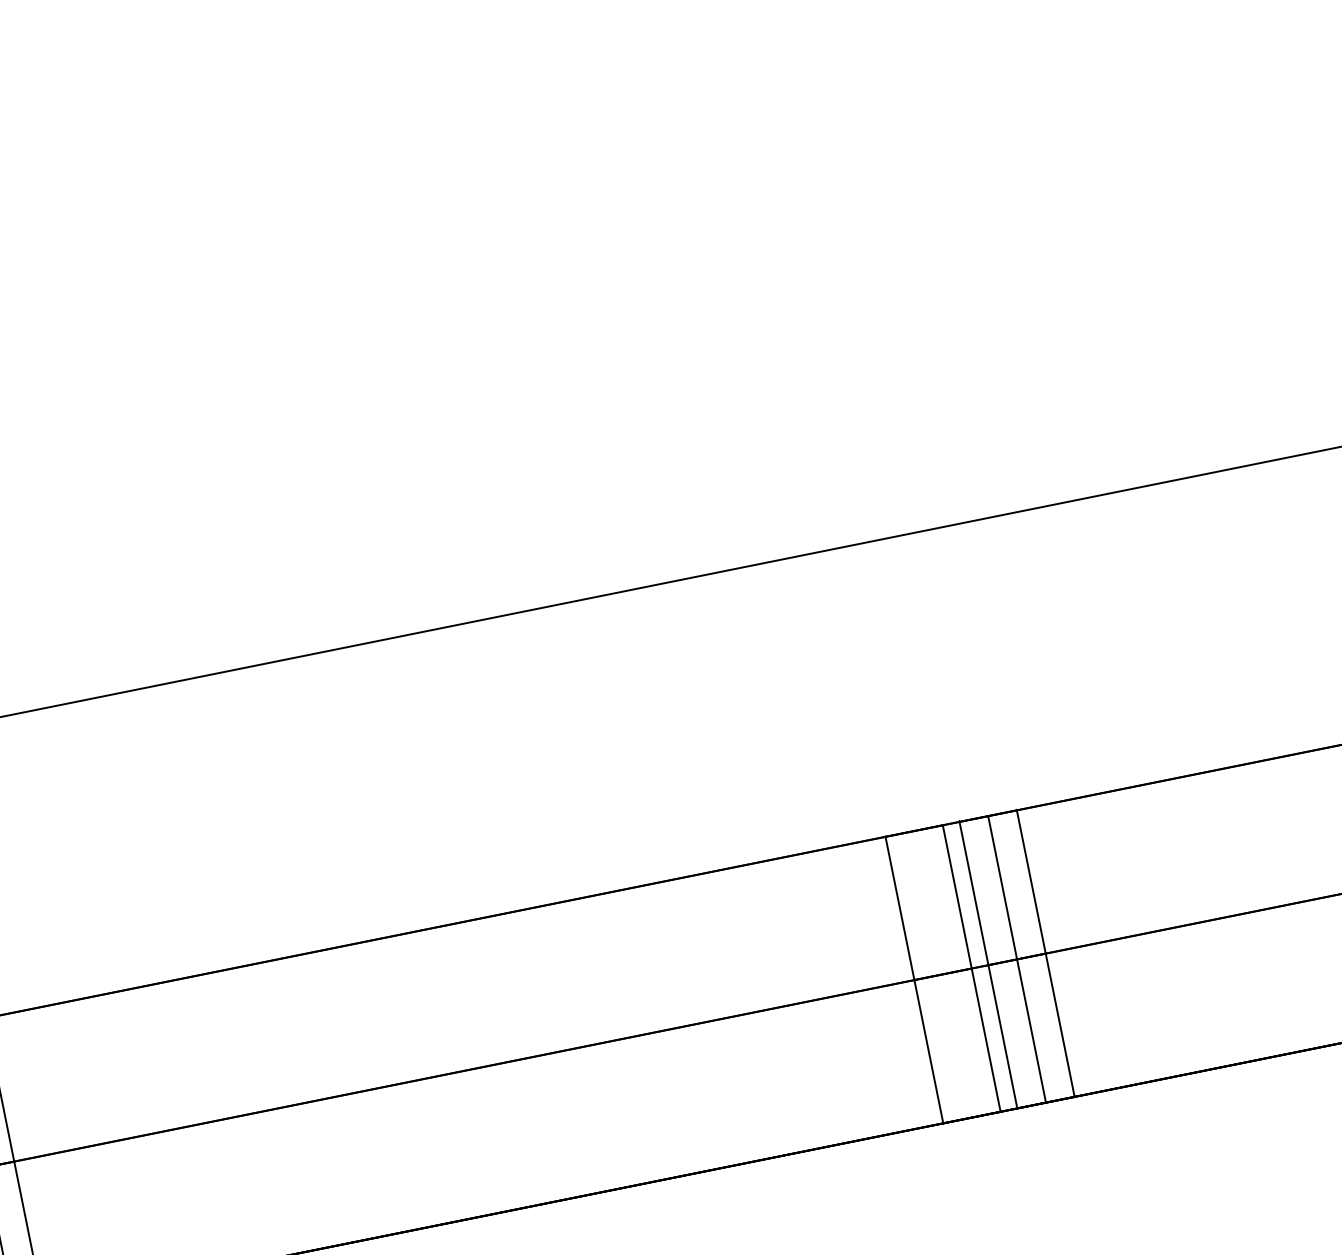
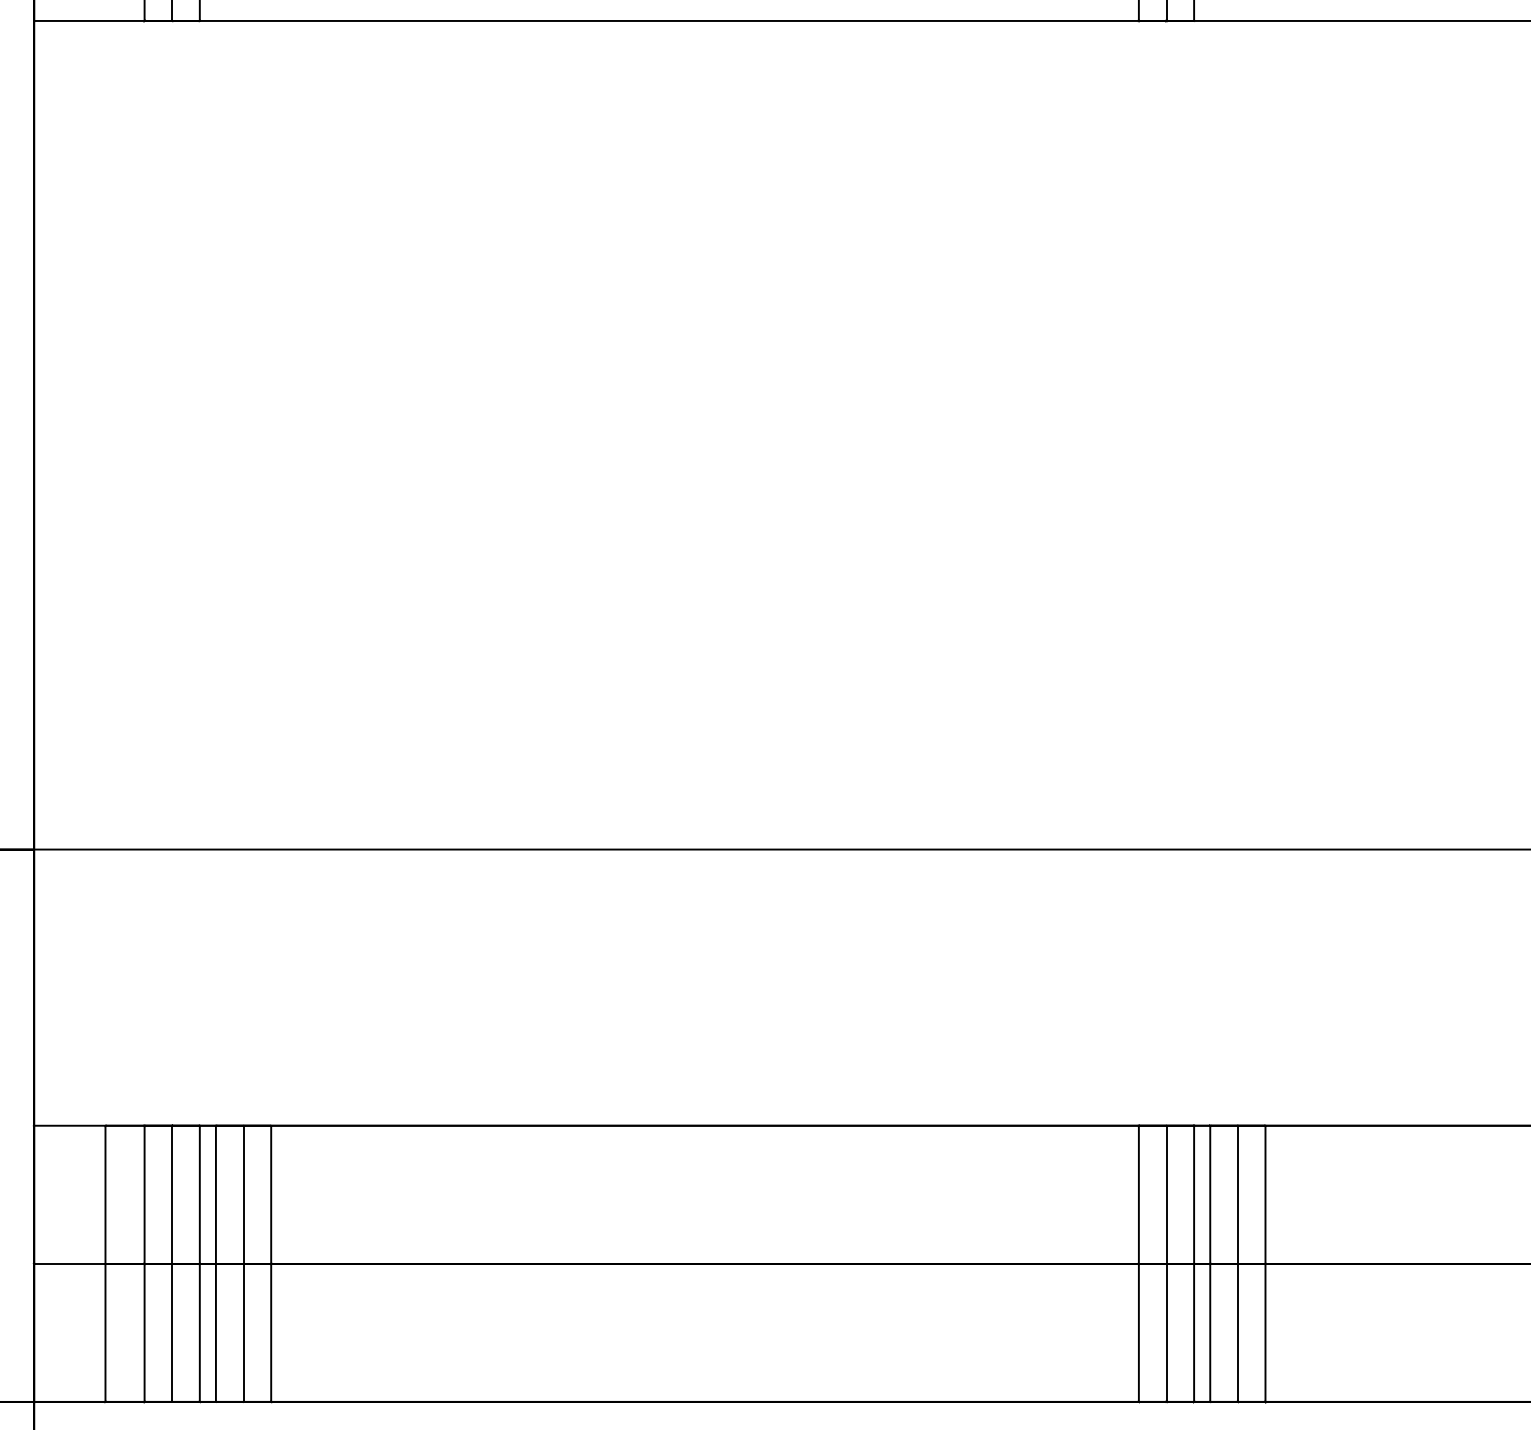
line: (942, 973) -> (1166, 1263), added

